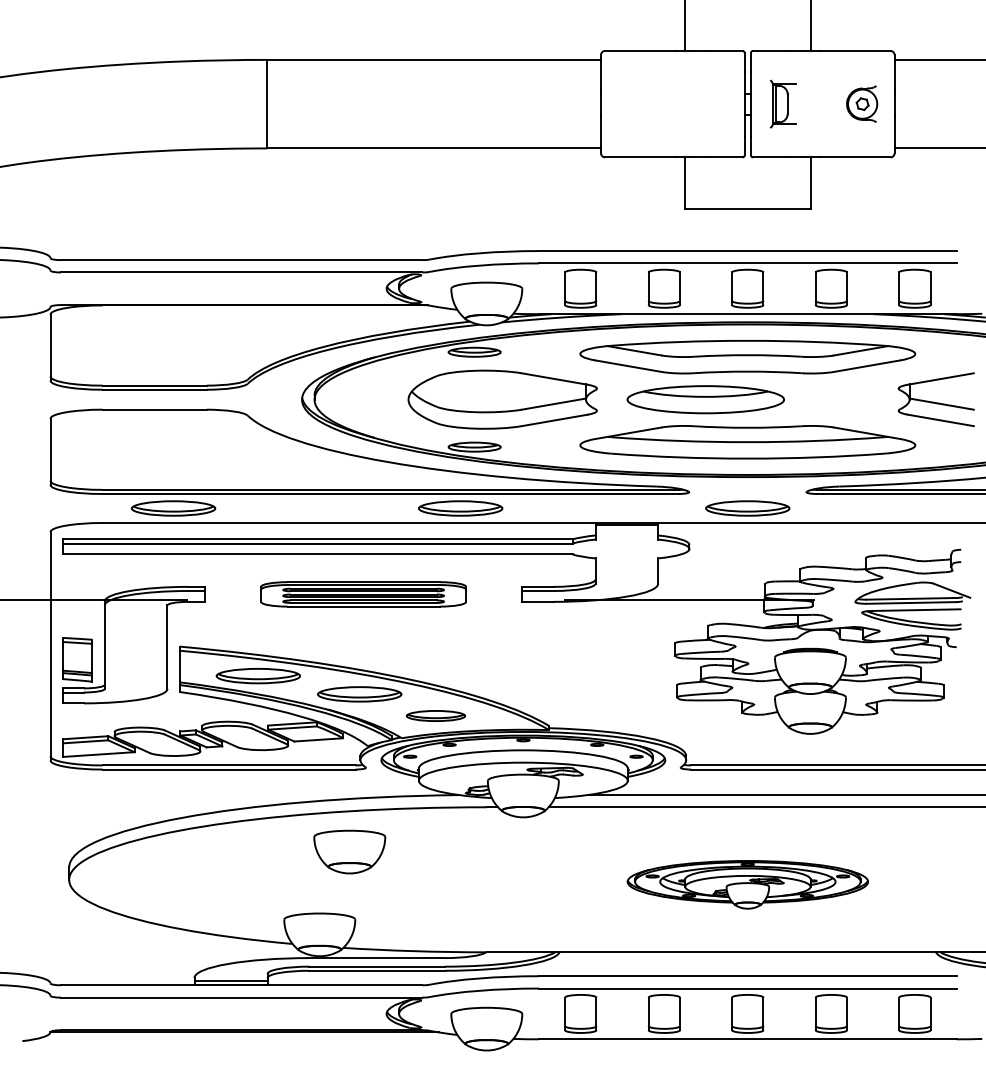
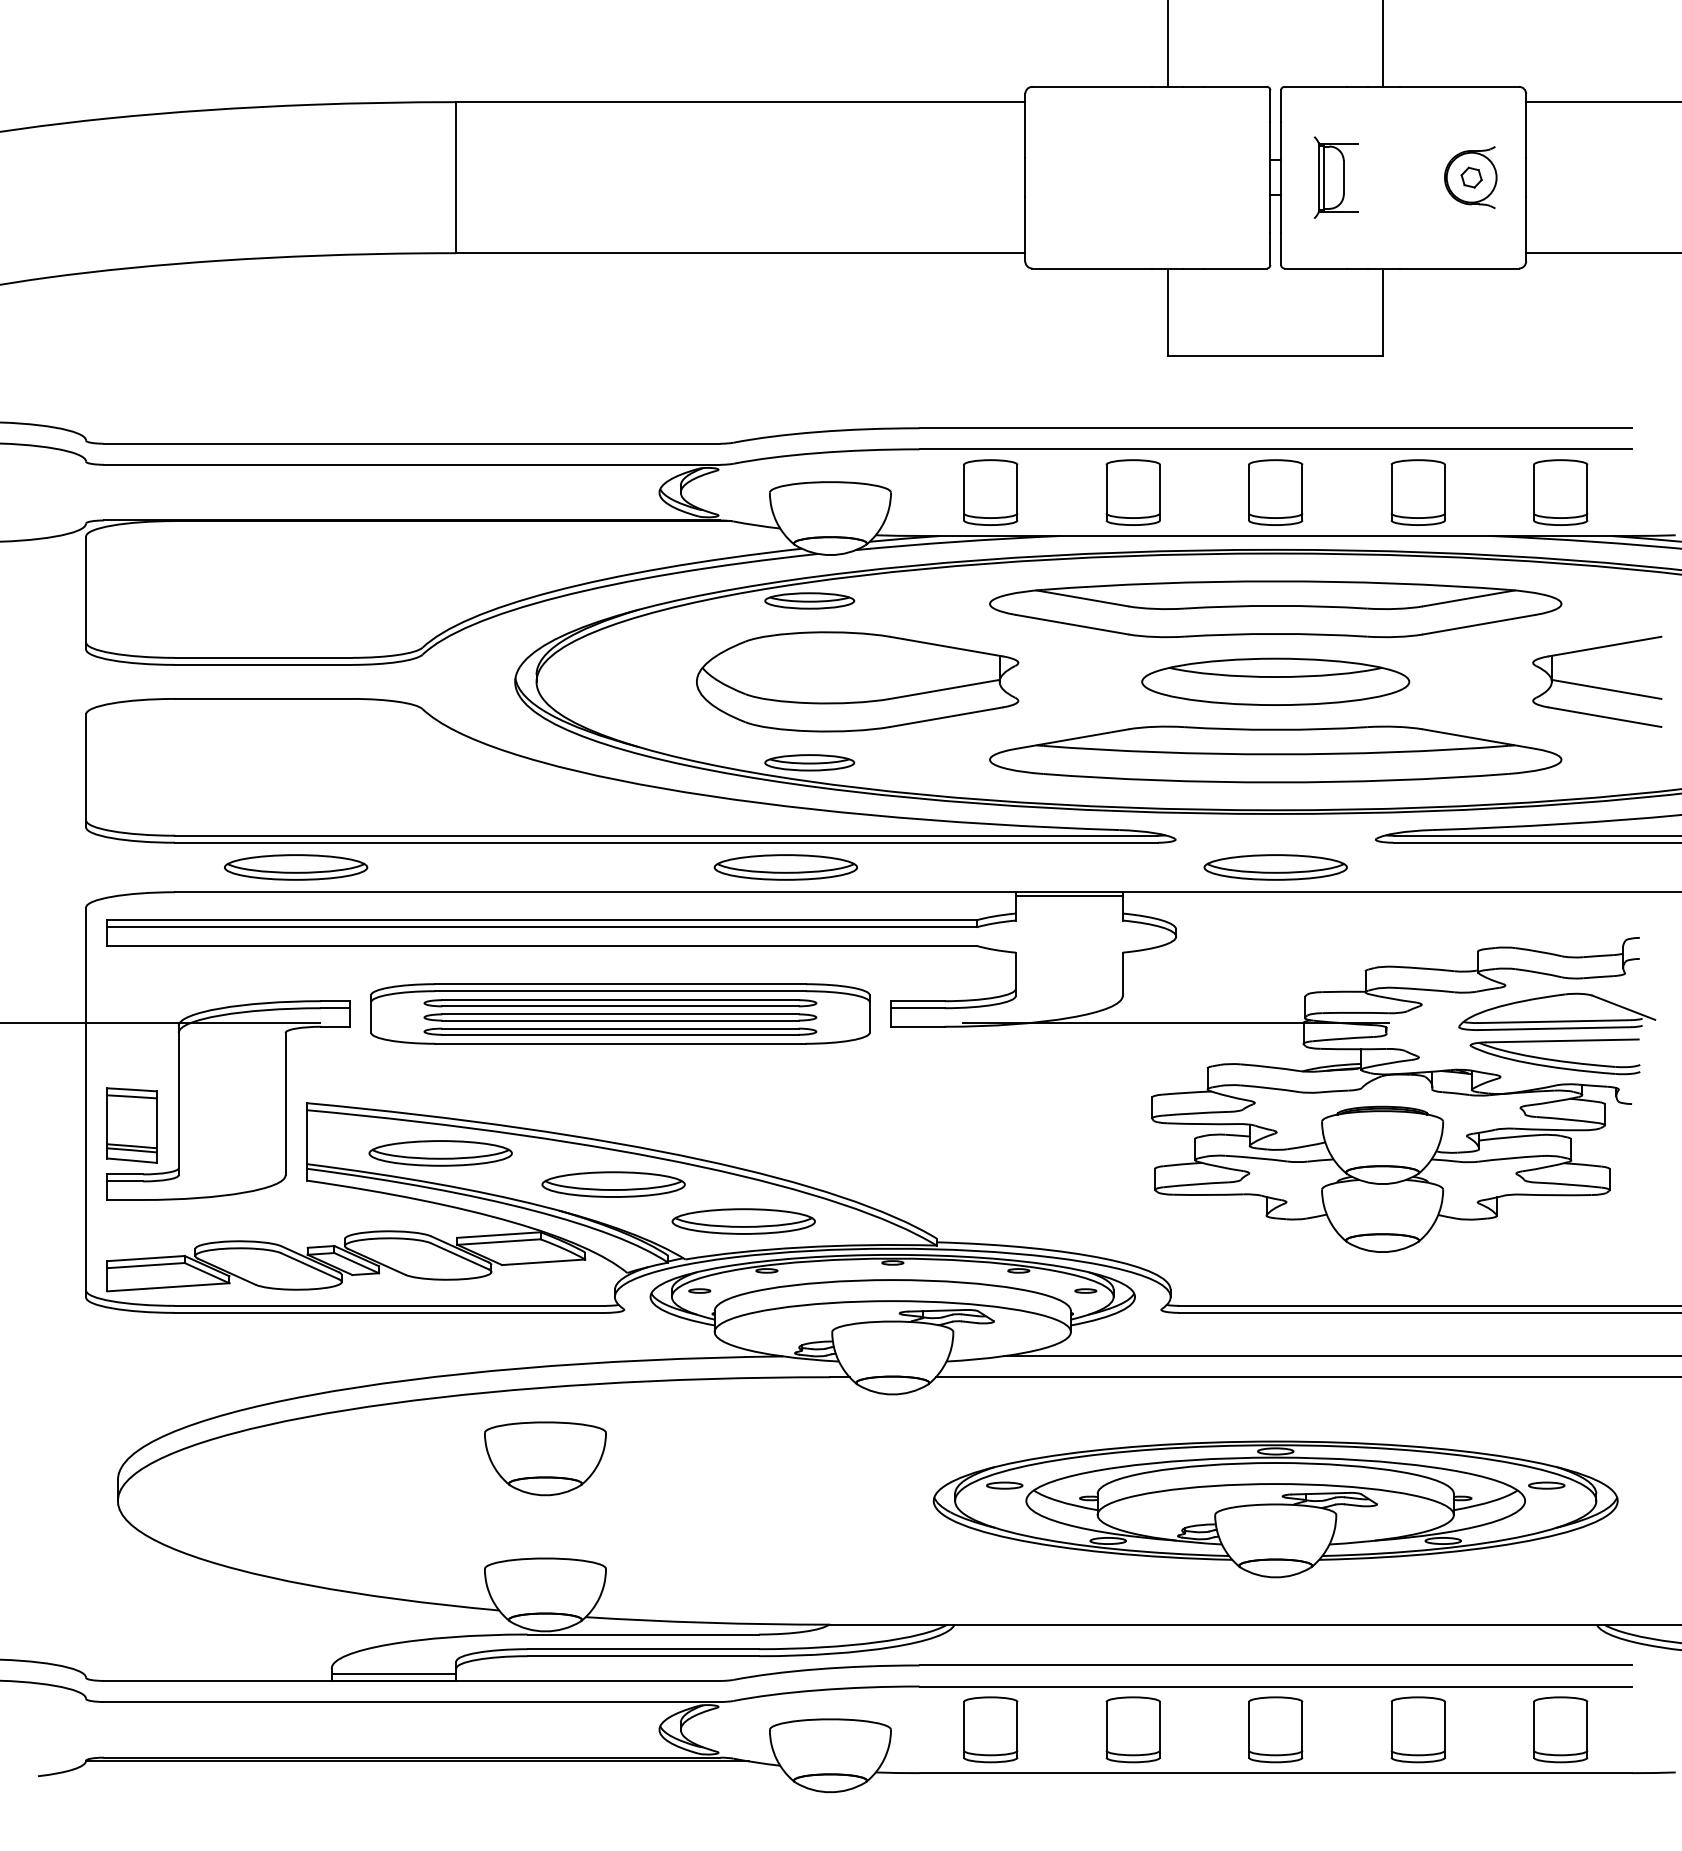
part: (705, 399) -> (1275, 681), moved
part: (363, 594) -> (620, 1014), size x1.43
part: (435, 715) -> (742, 1220), size x1.43
part: (349, 851) -> (544, 1457), moved
part: (747, 884) -> (1275, 1508), size x1.67

